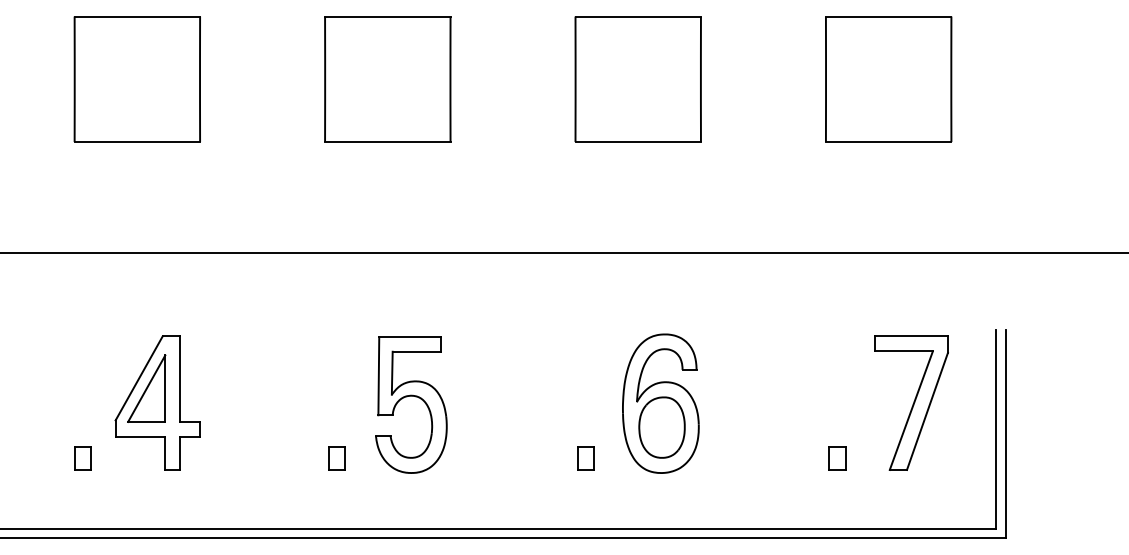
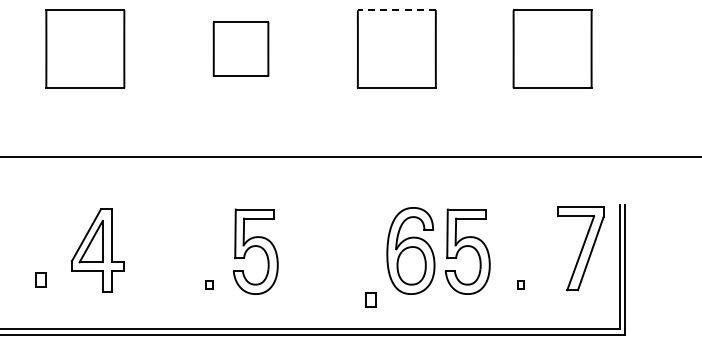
line: (637, 17) -> (396, 10), solid -> dashed
part: (386, 78) -> (240, 48), size x0.7
part: (911, 402) -> (580, 248), moved
part: (751, 404) -> (467, 251), added
part: (82, 457) -> (40, 279), moved
part: (336, 457) -> (209, 284), size x0.6
part: (584, 457) -> (370, 299), moved
part: (837, 457) -> (520, 284), size x0.6

